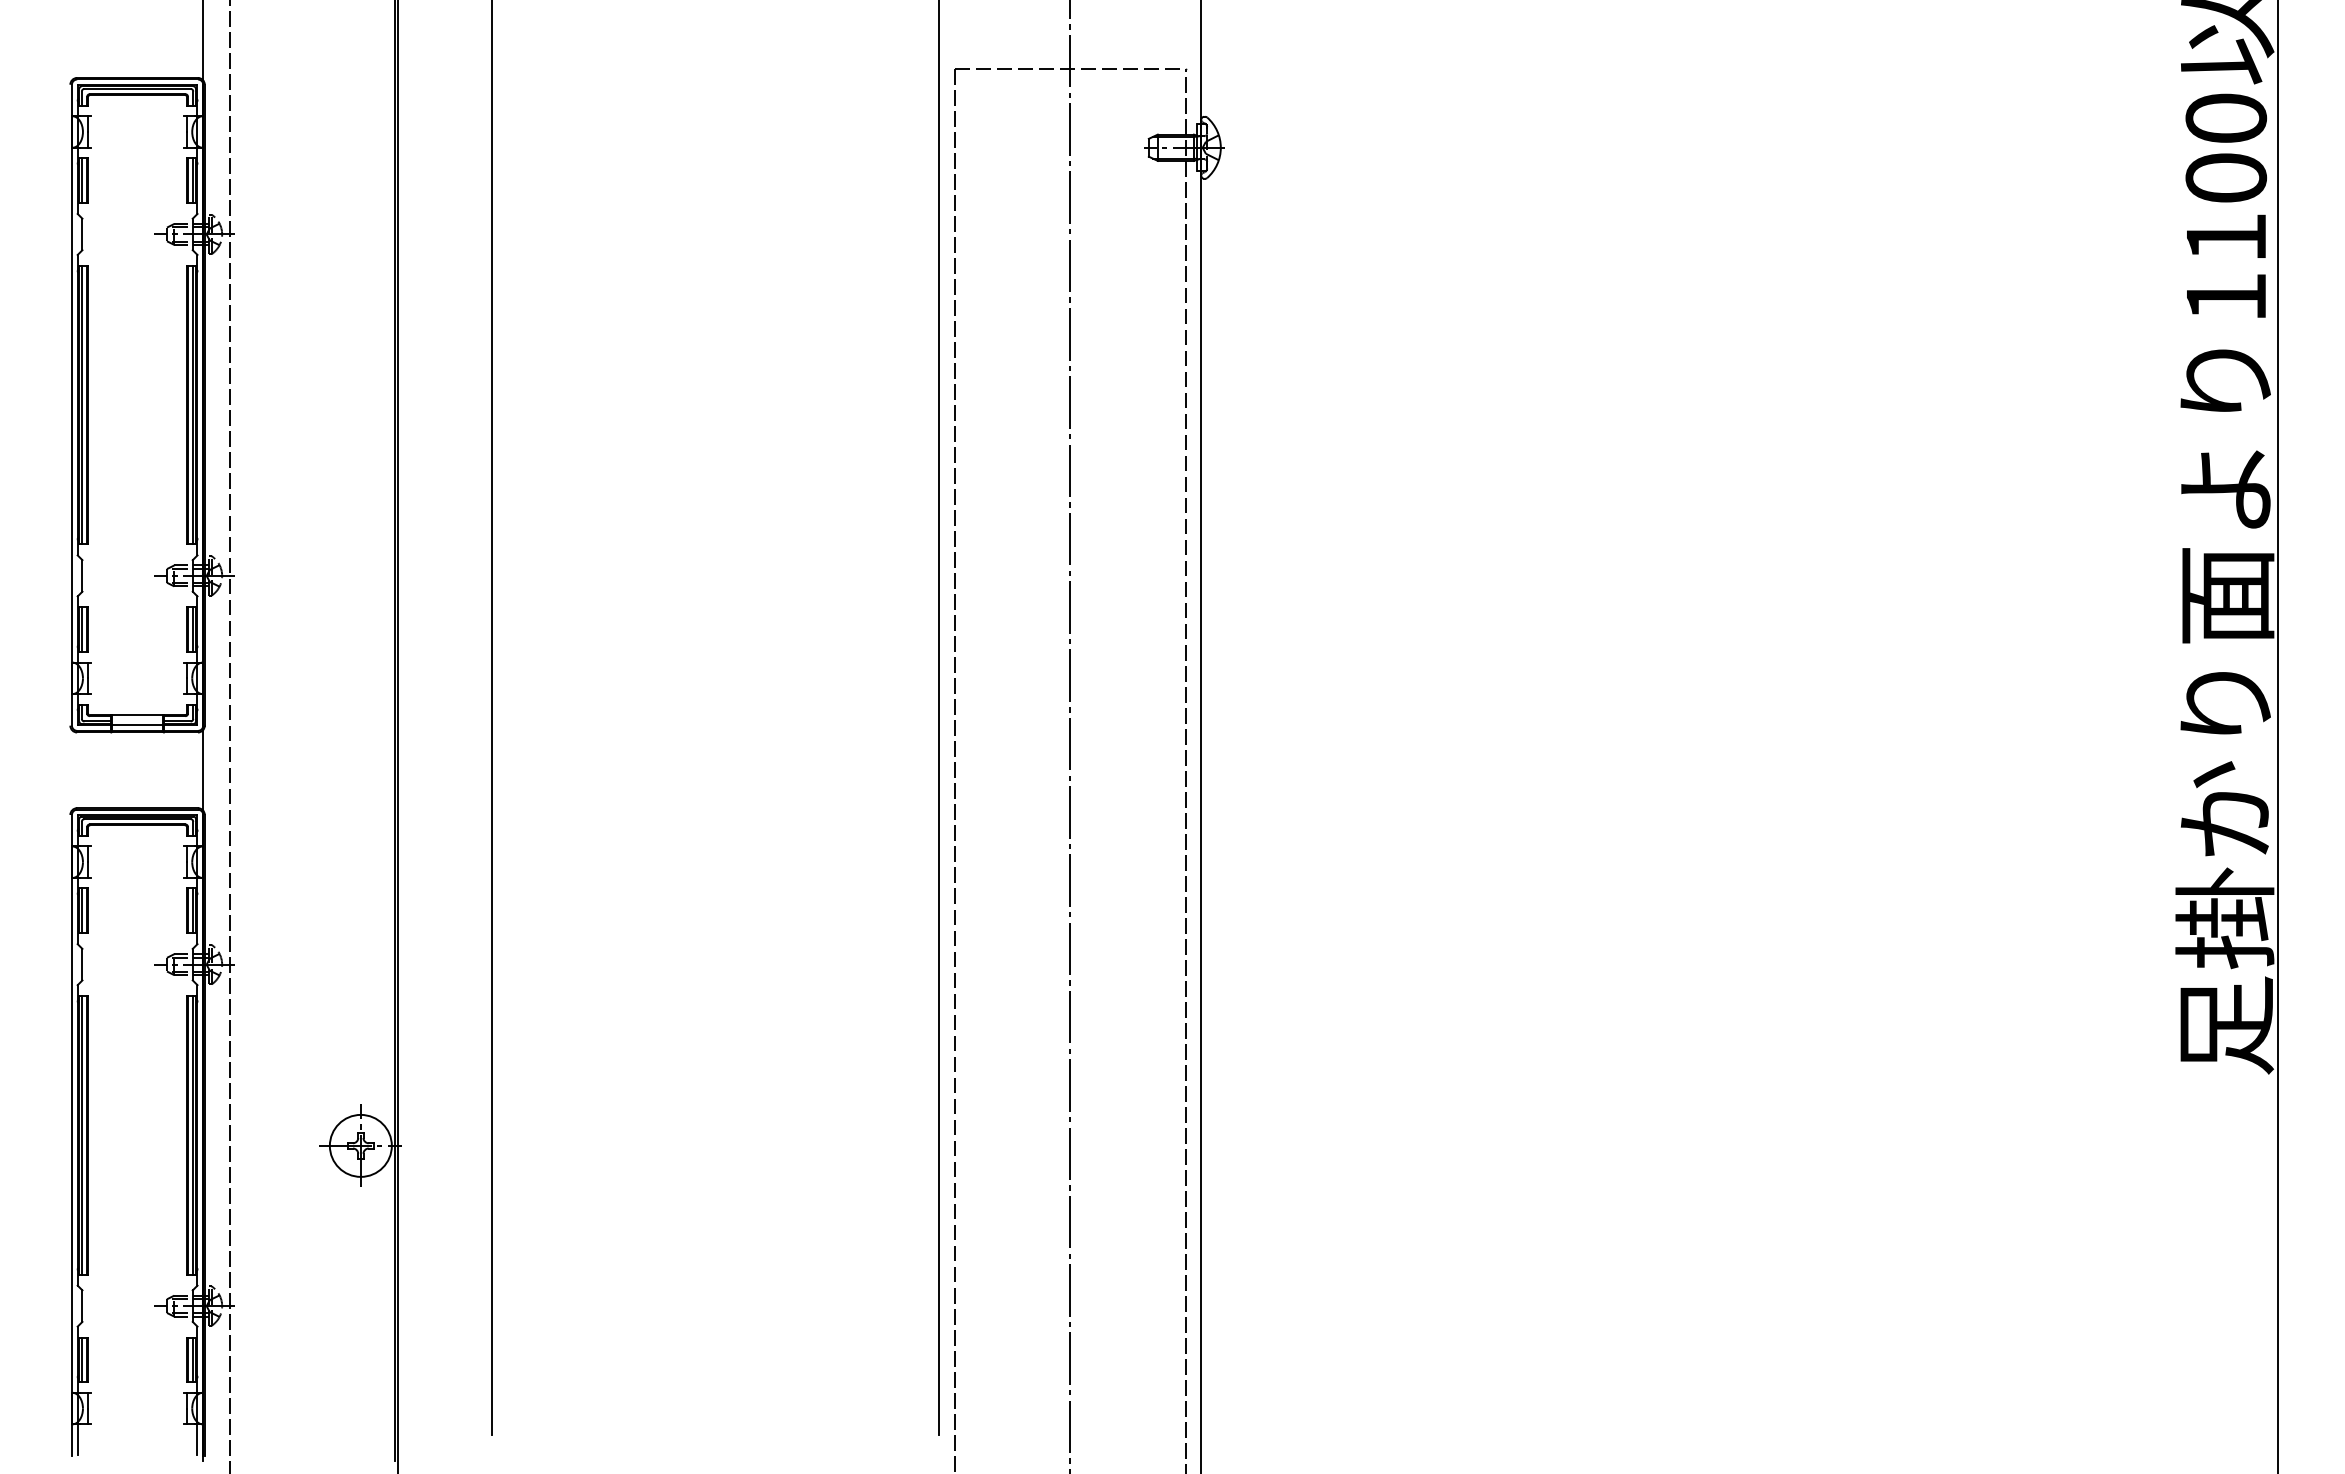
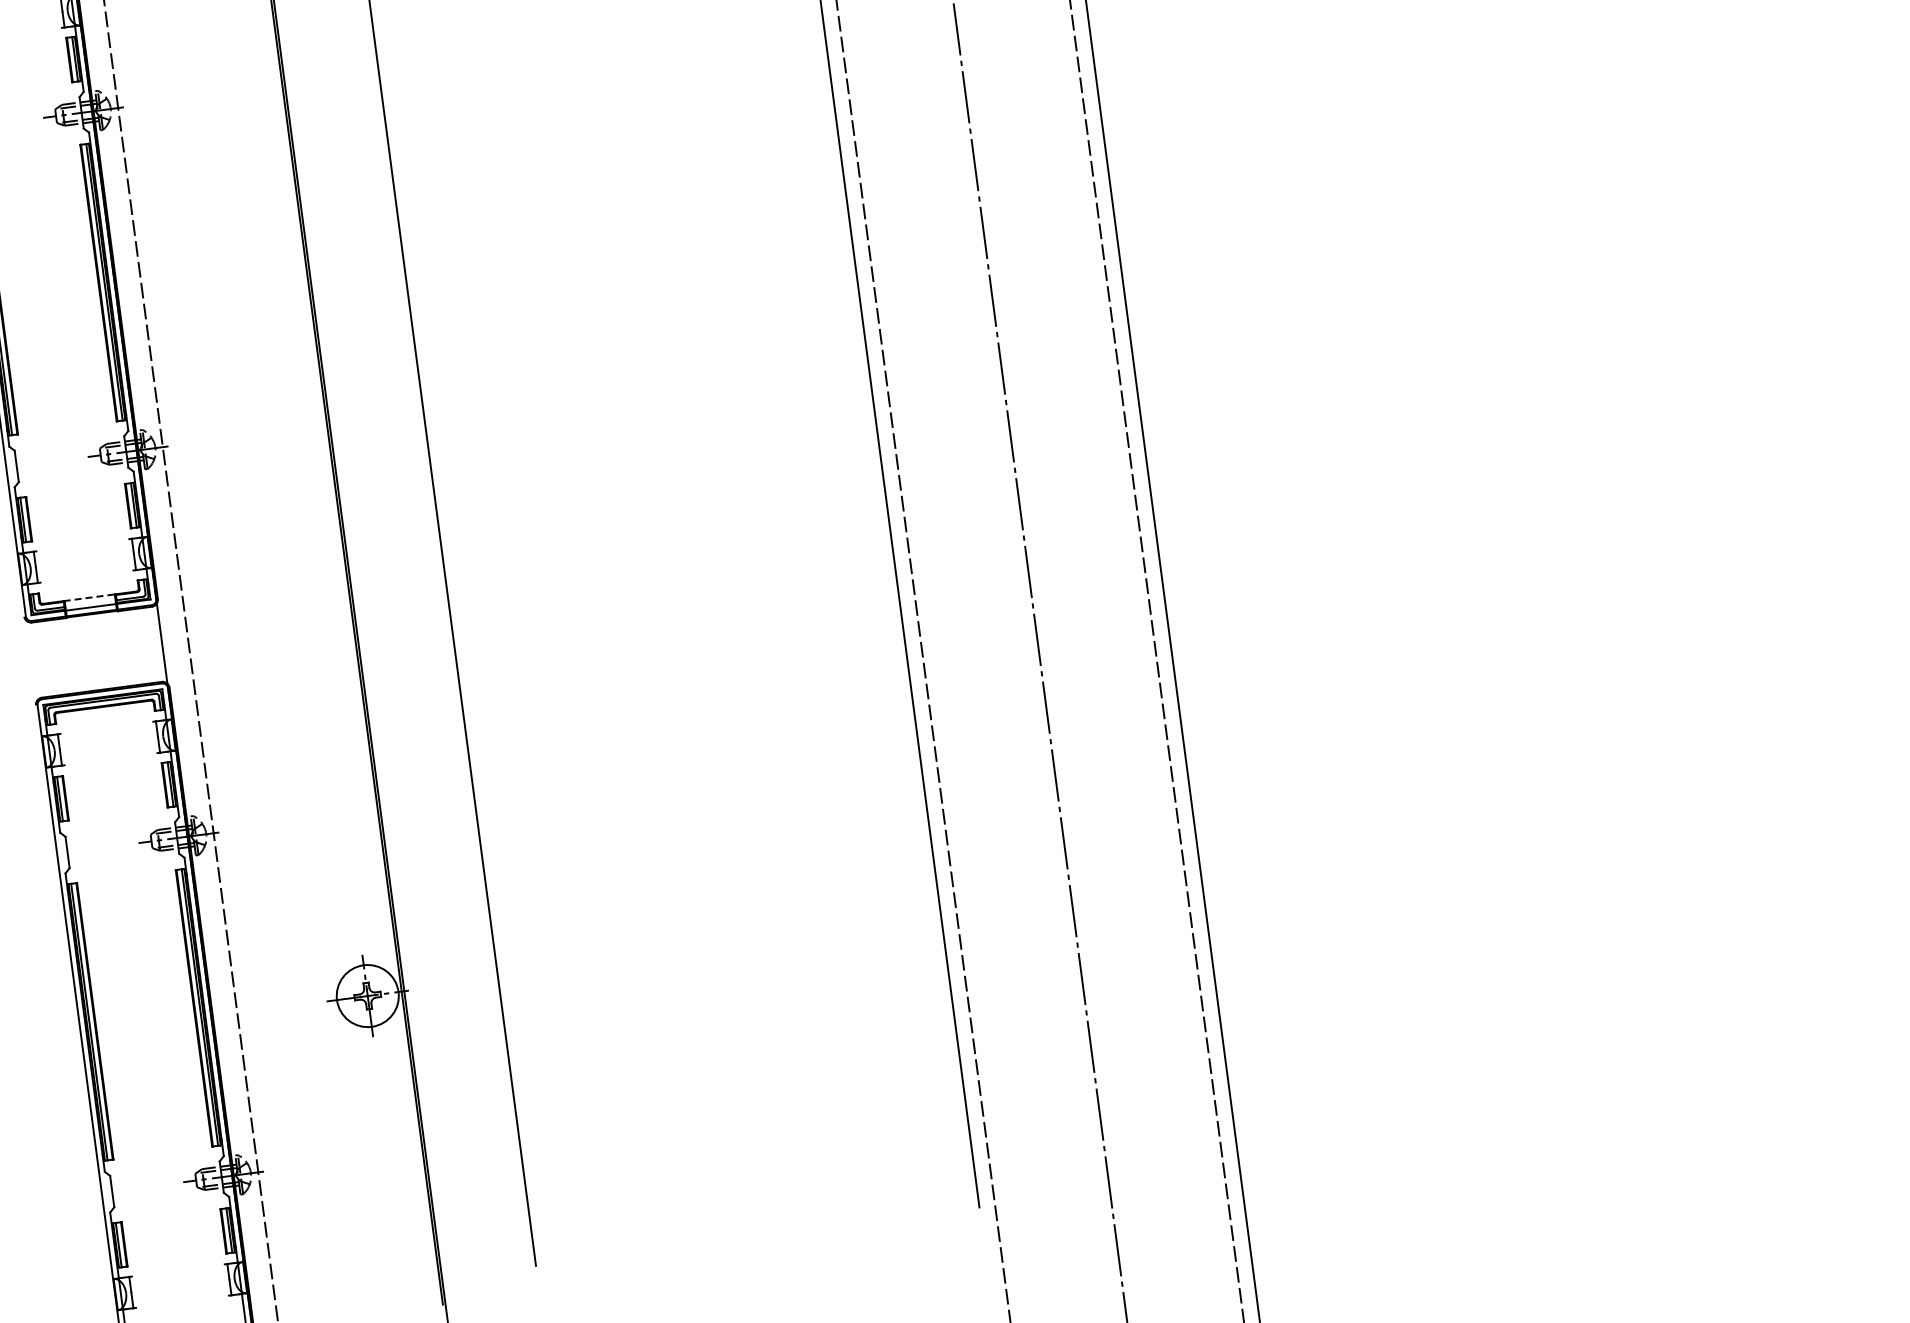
line: (138, 715) -> (90, 597), solid -> dashed

